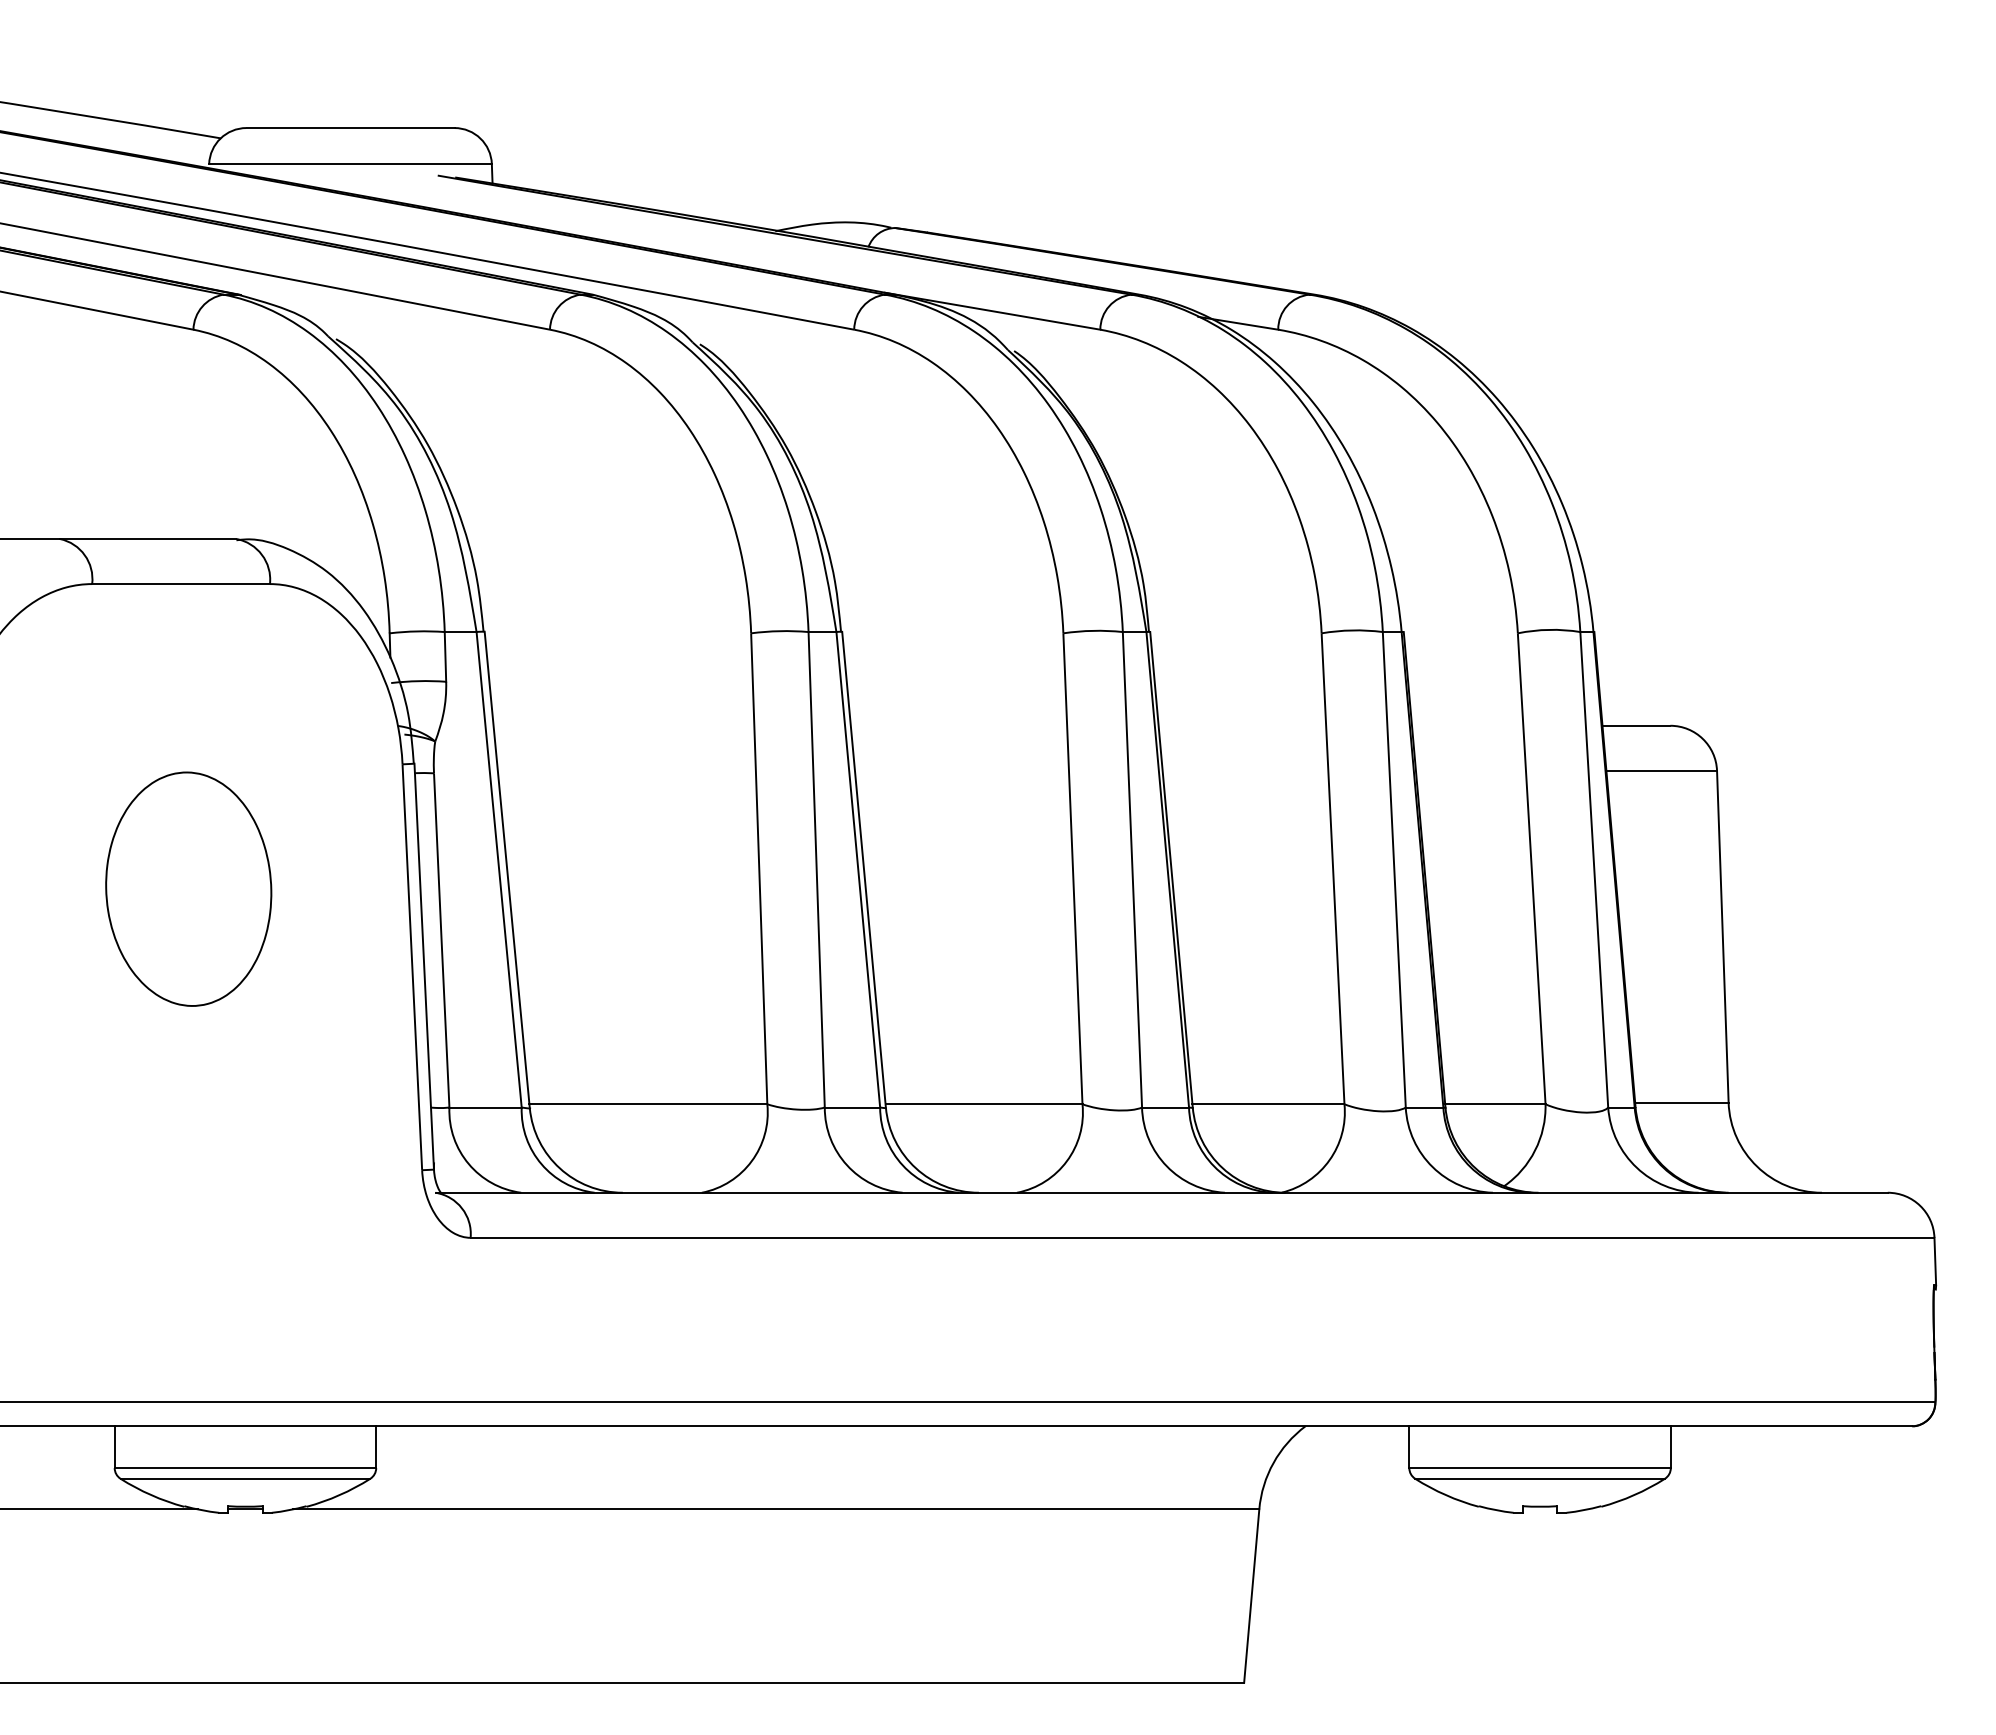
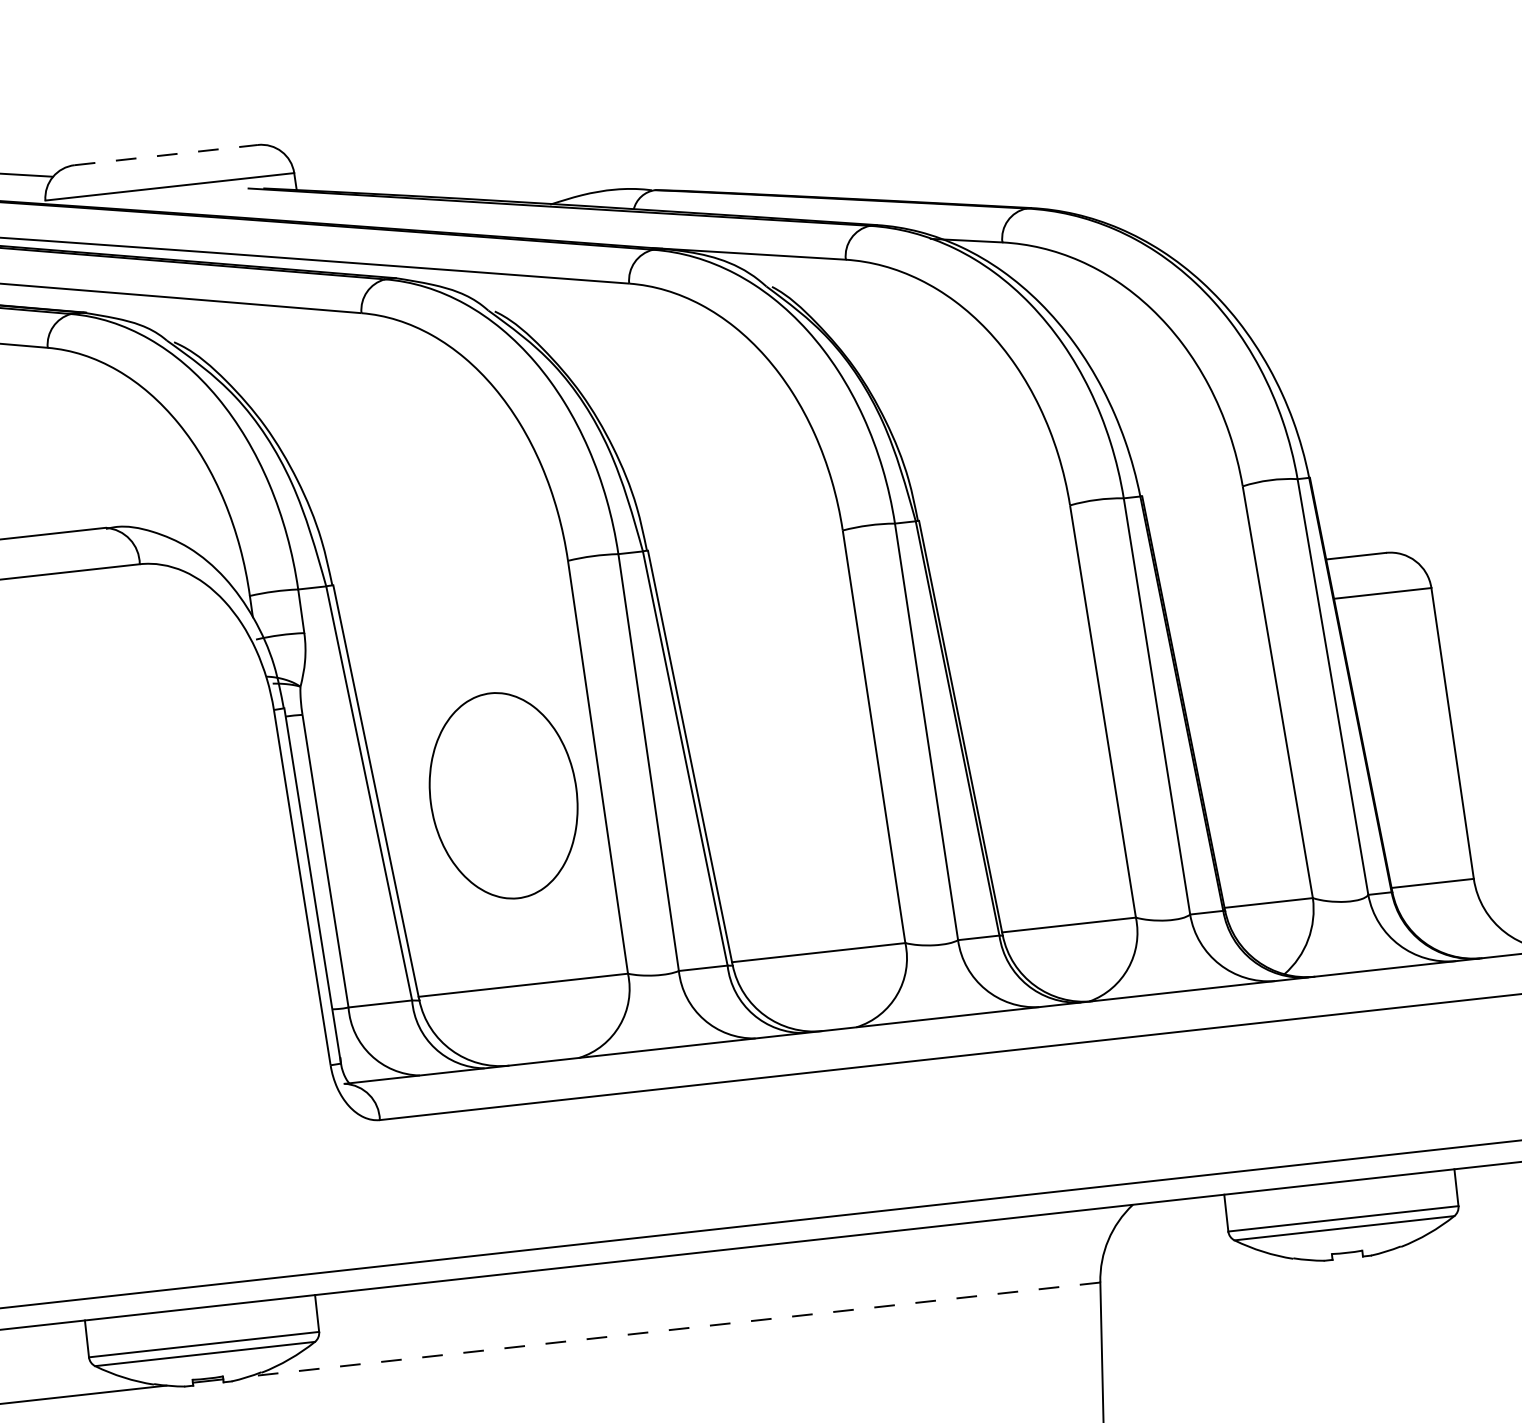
line: (351, 128) -> (167, 155), solid -> dashed
part: (188, 888) -> (503, 795), moved
line: (775, 1509) -> (674, 1329), solid -> dashed

